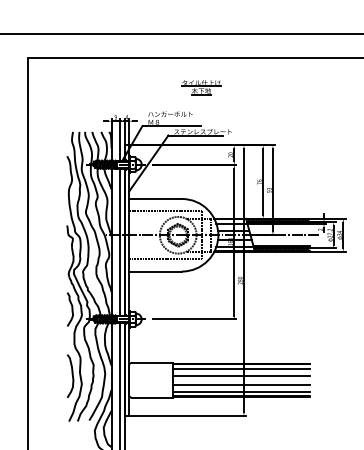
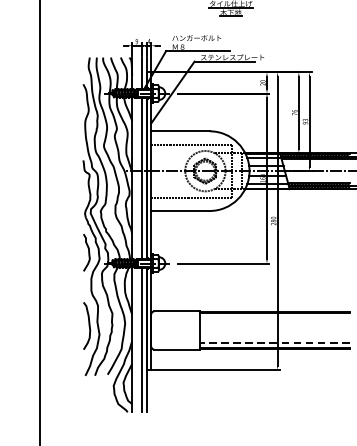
line: (241, 368) -> (274, 317), removed
line: (241, 376) -> (274, 326), removed
line: (241, 384) -> (274, 335), removed
line: (240, 391) -> (273, 342), solid -> dashed

